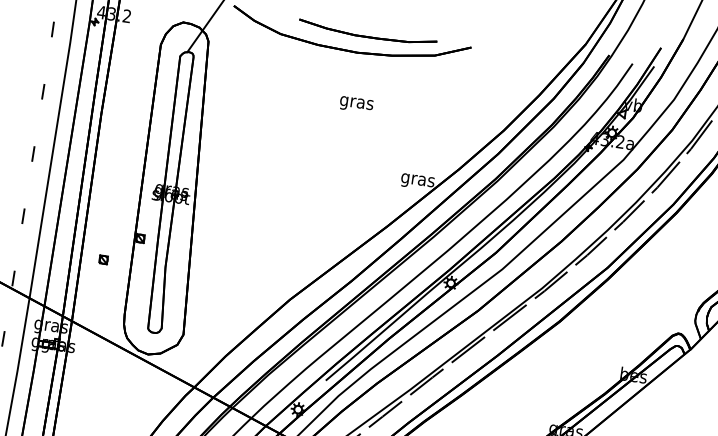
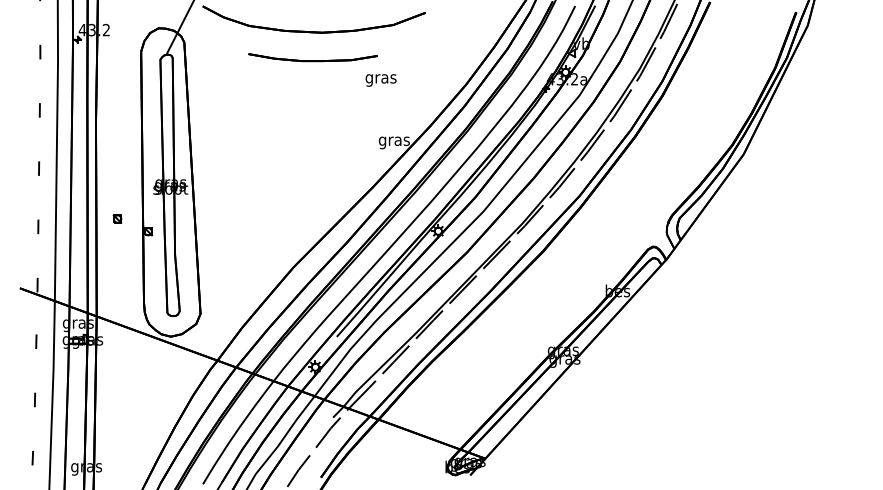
part: (367, 33) -> (312, 57), moved
text: (355, 104) -> (380, 80), moved
part: (103, 259) -> (117, 218), moved

